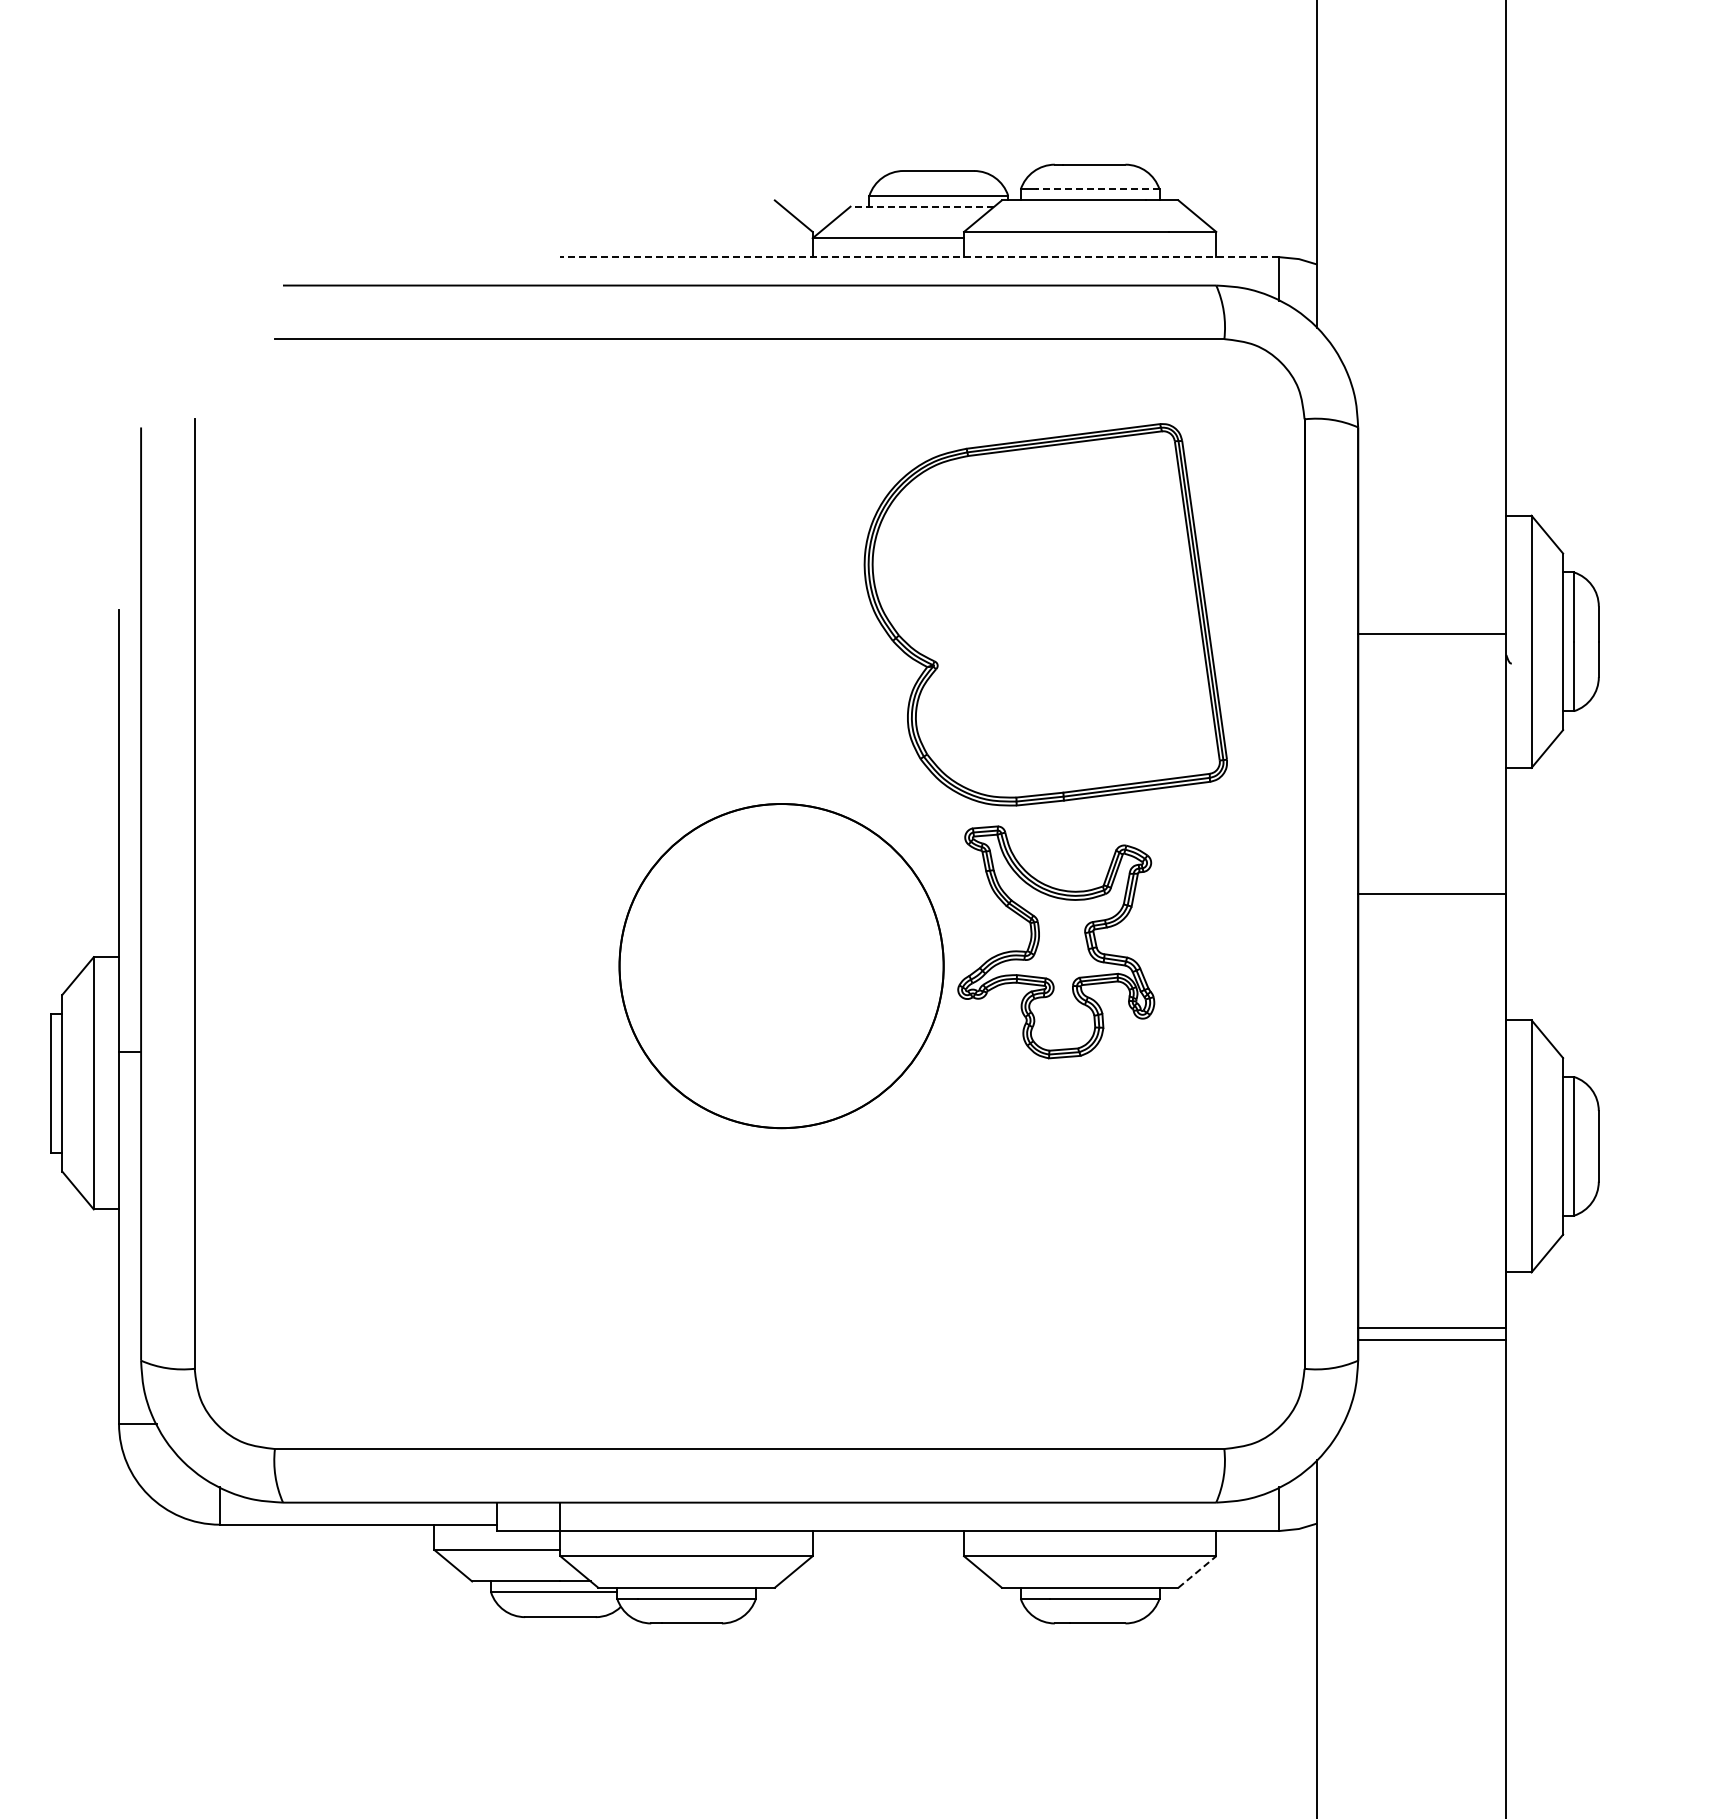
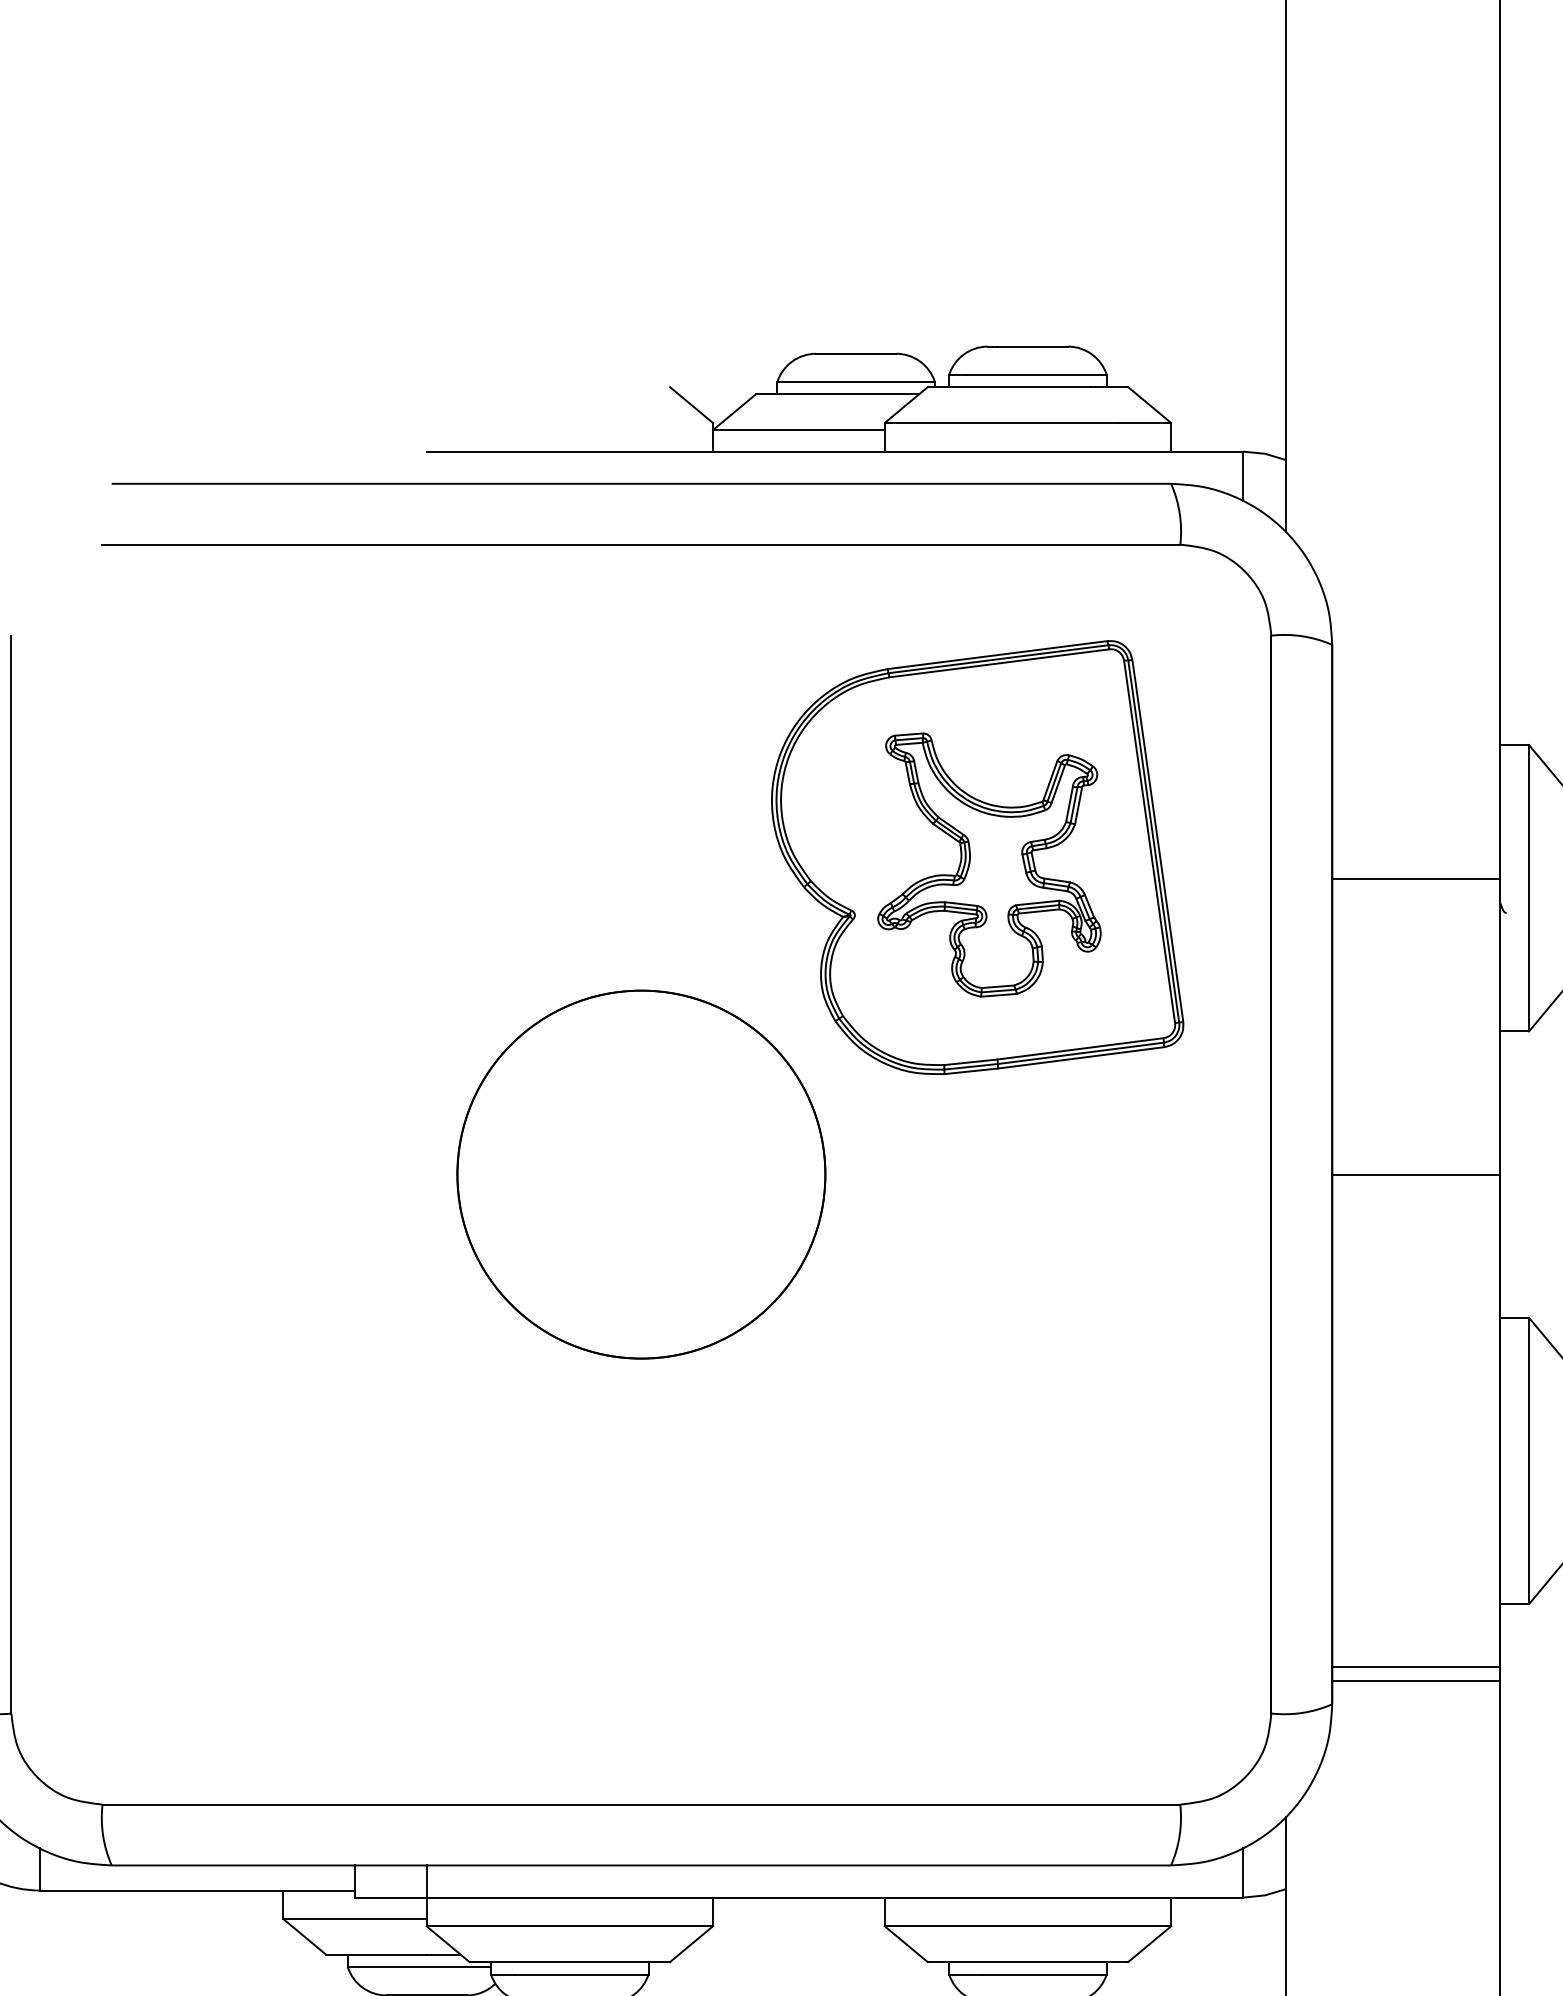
line: (1097, 189) -> (1036, 374), dashed -> solid
line: (922, 206) -> (837, 394), dashed -> solid
line: (919, 257) -> (834, 451), dashed -> solid
part: (1056, 942) -> (989, 865), moved
circle: (781, 966) -> (641, 1175), moved
line: (1197, 1572) -> (1149, 1944), dashed -> solid

